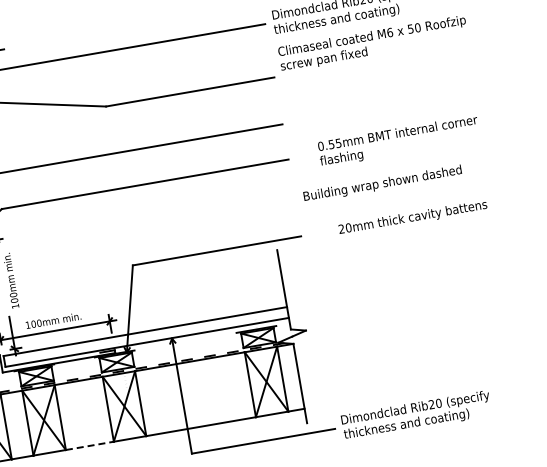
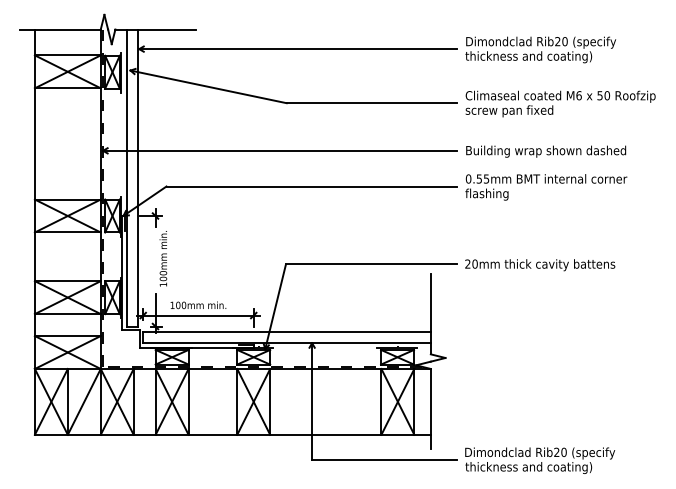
text: (373, 43) -> (560, 103), moved
text: (399, 141) -> (546, 187), moved
text: (383, 183) -> (546, 151), moved
text: (413, 218) -> (540, 265), moved
line: (90, 445) -> (213, 434), dashed -> solid

